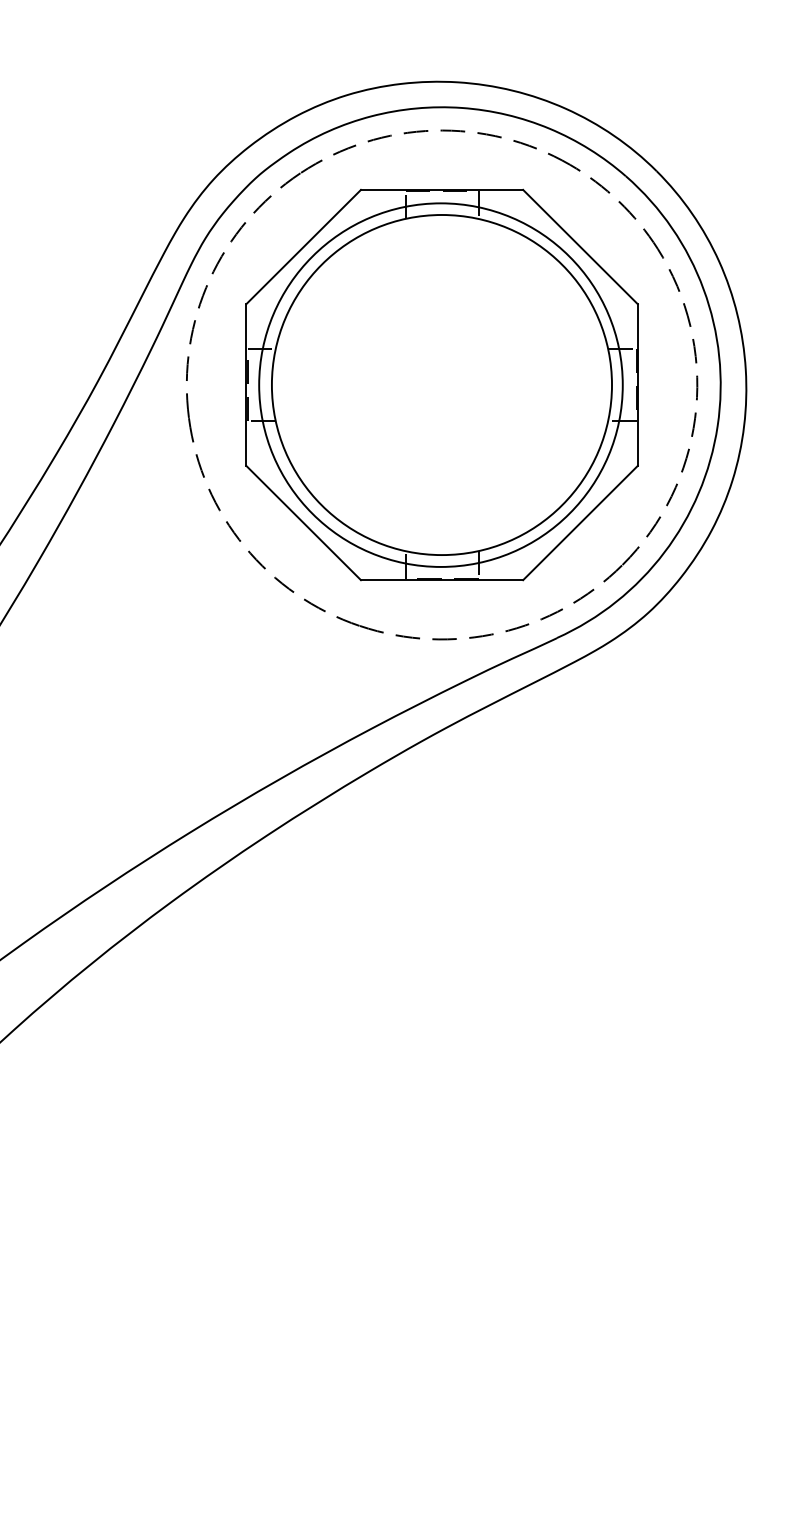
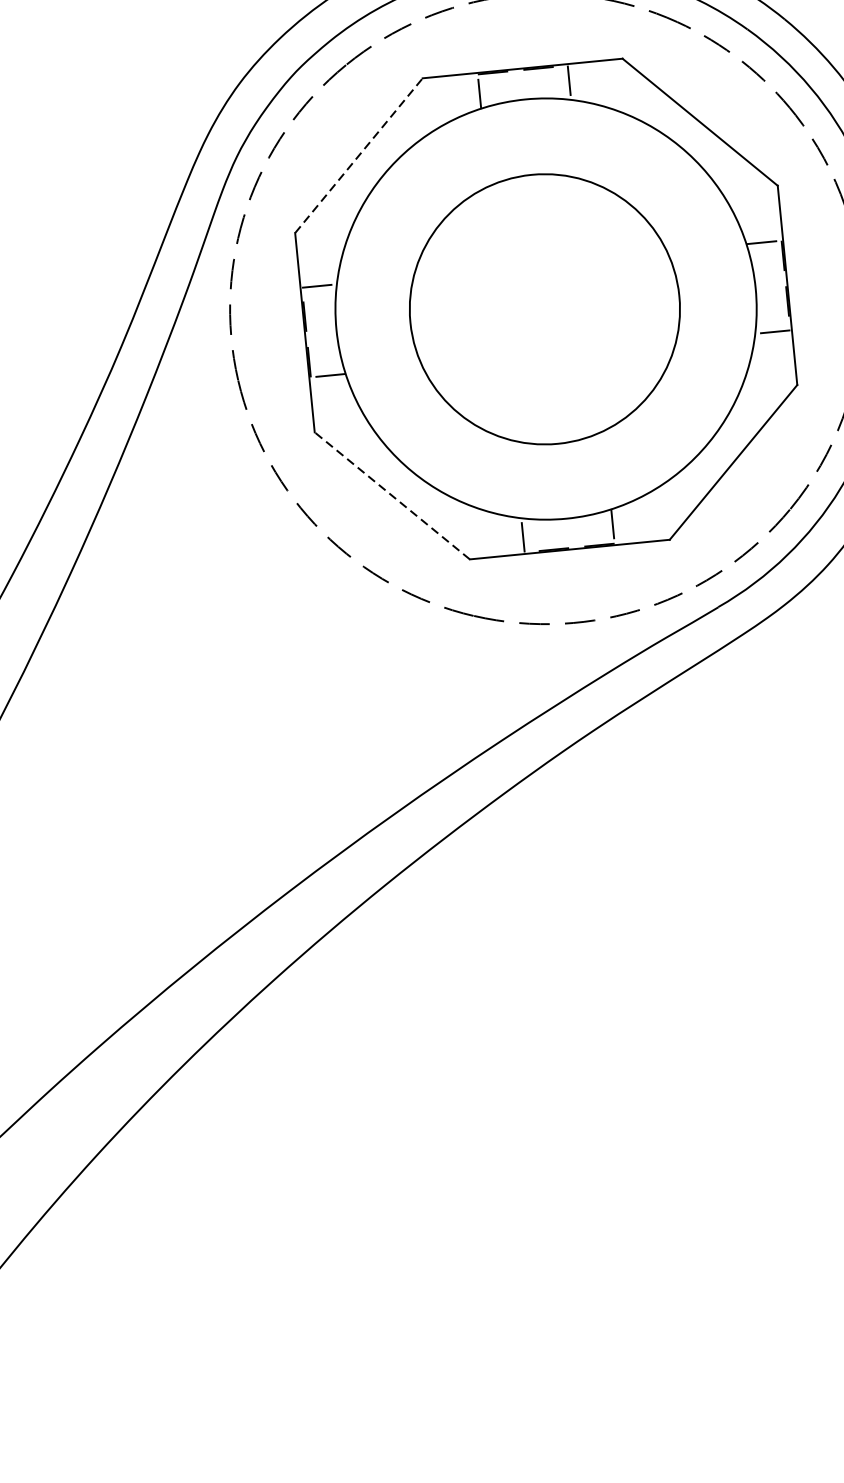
line: (303, 247) -> (358, 156), solid -> dashed
circle: (440, 384) -> (544, 308), size x0.6
line: (303, 523) -> (392, 496), solid -> dashed

